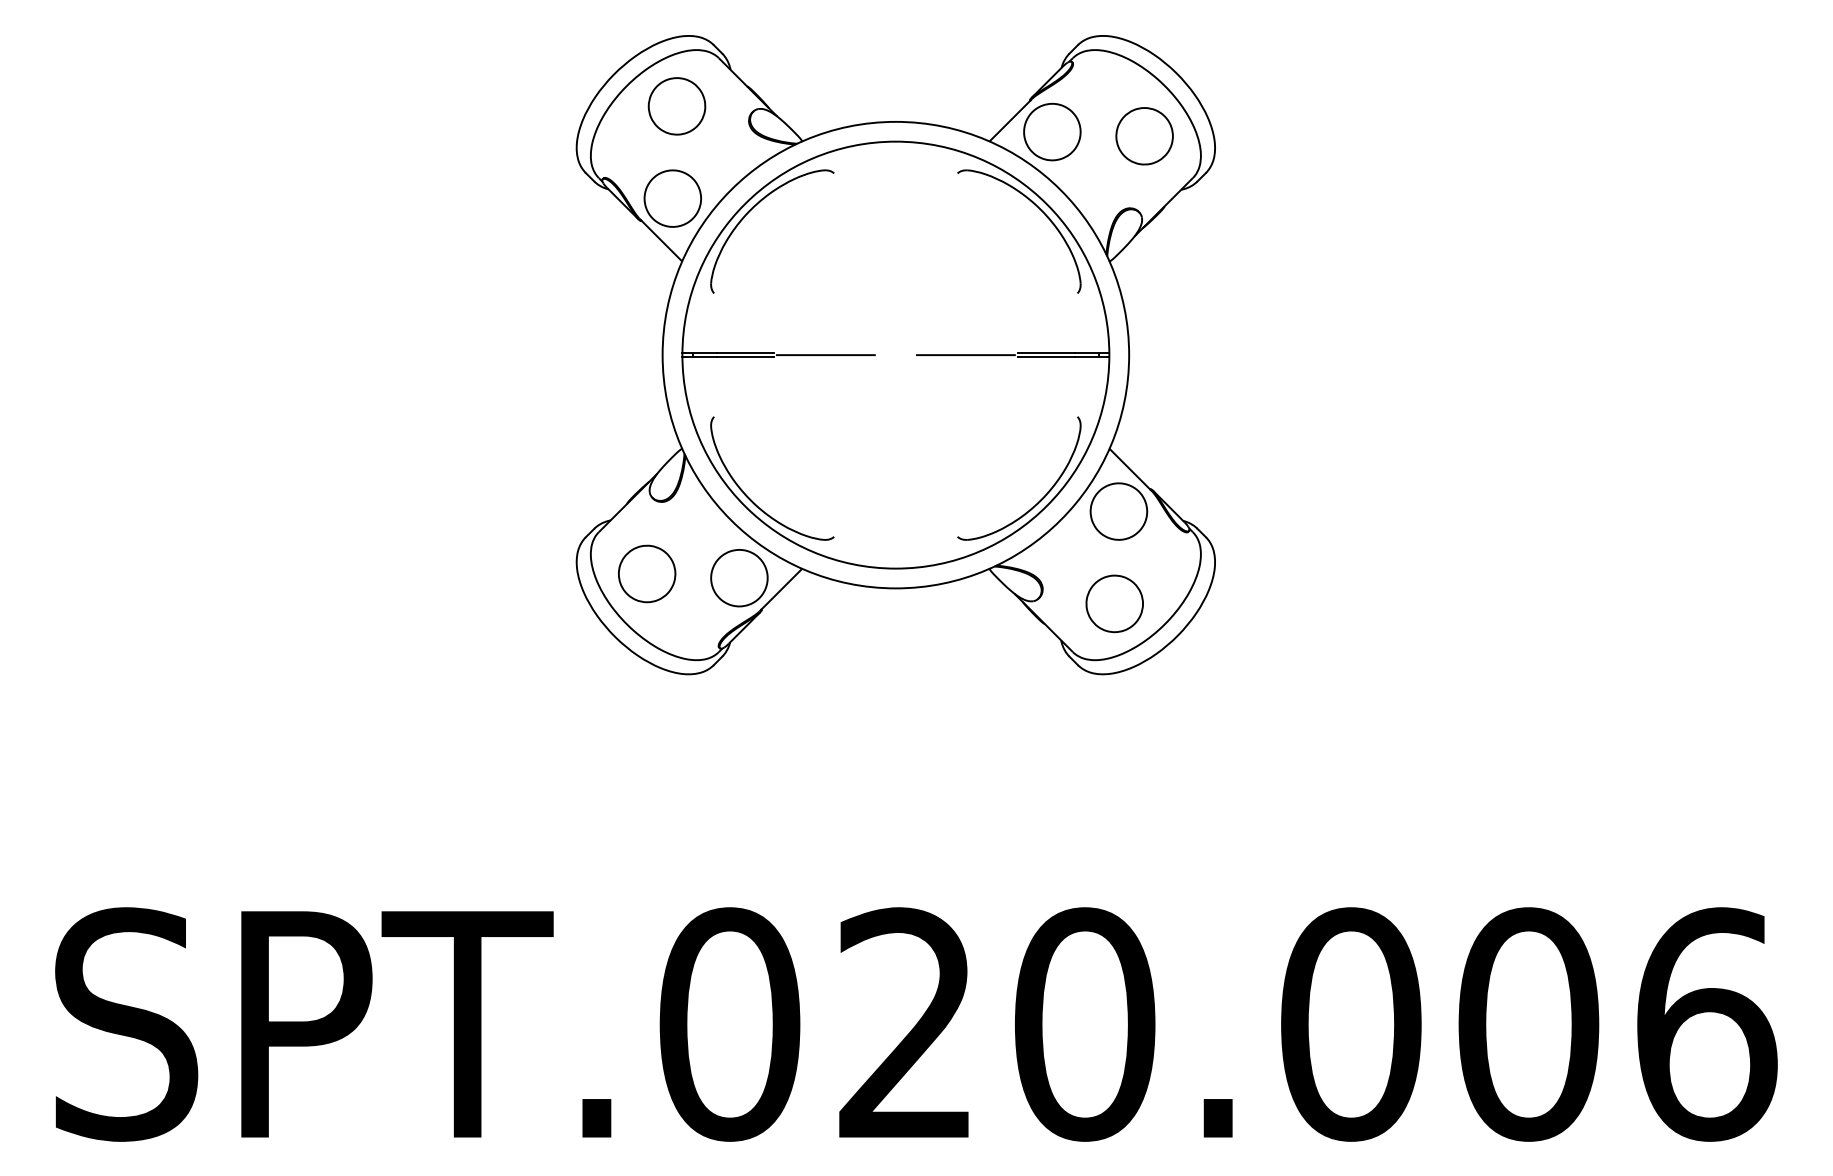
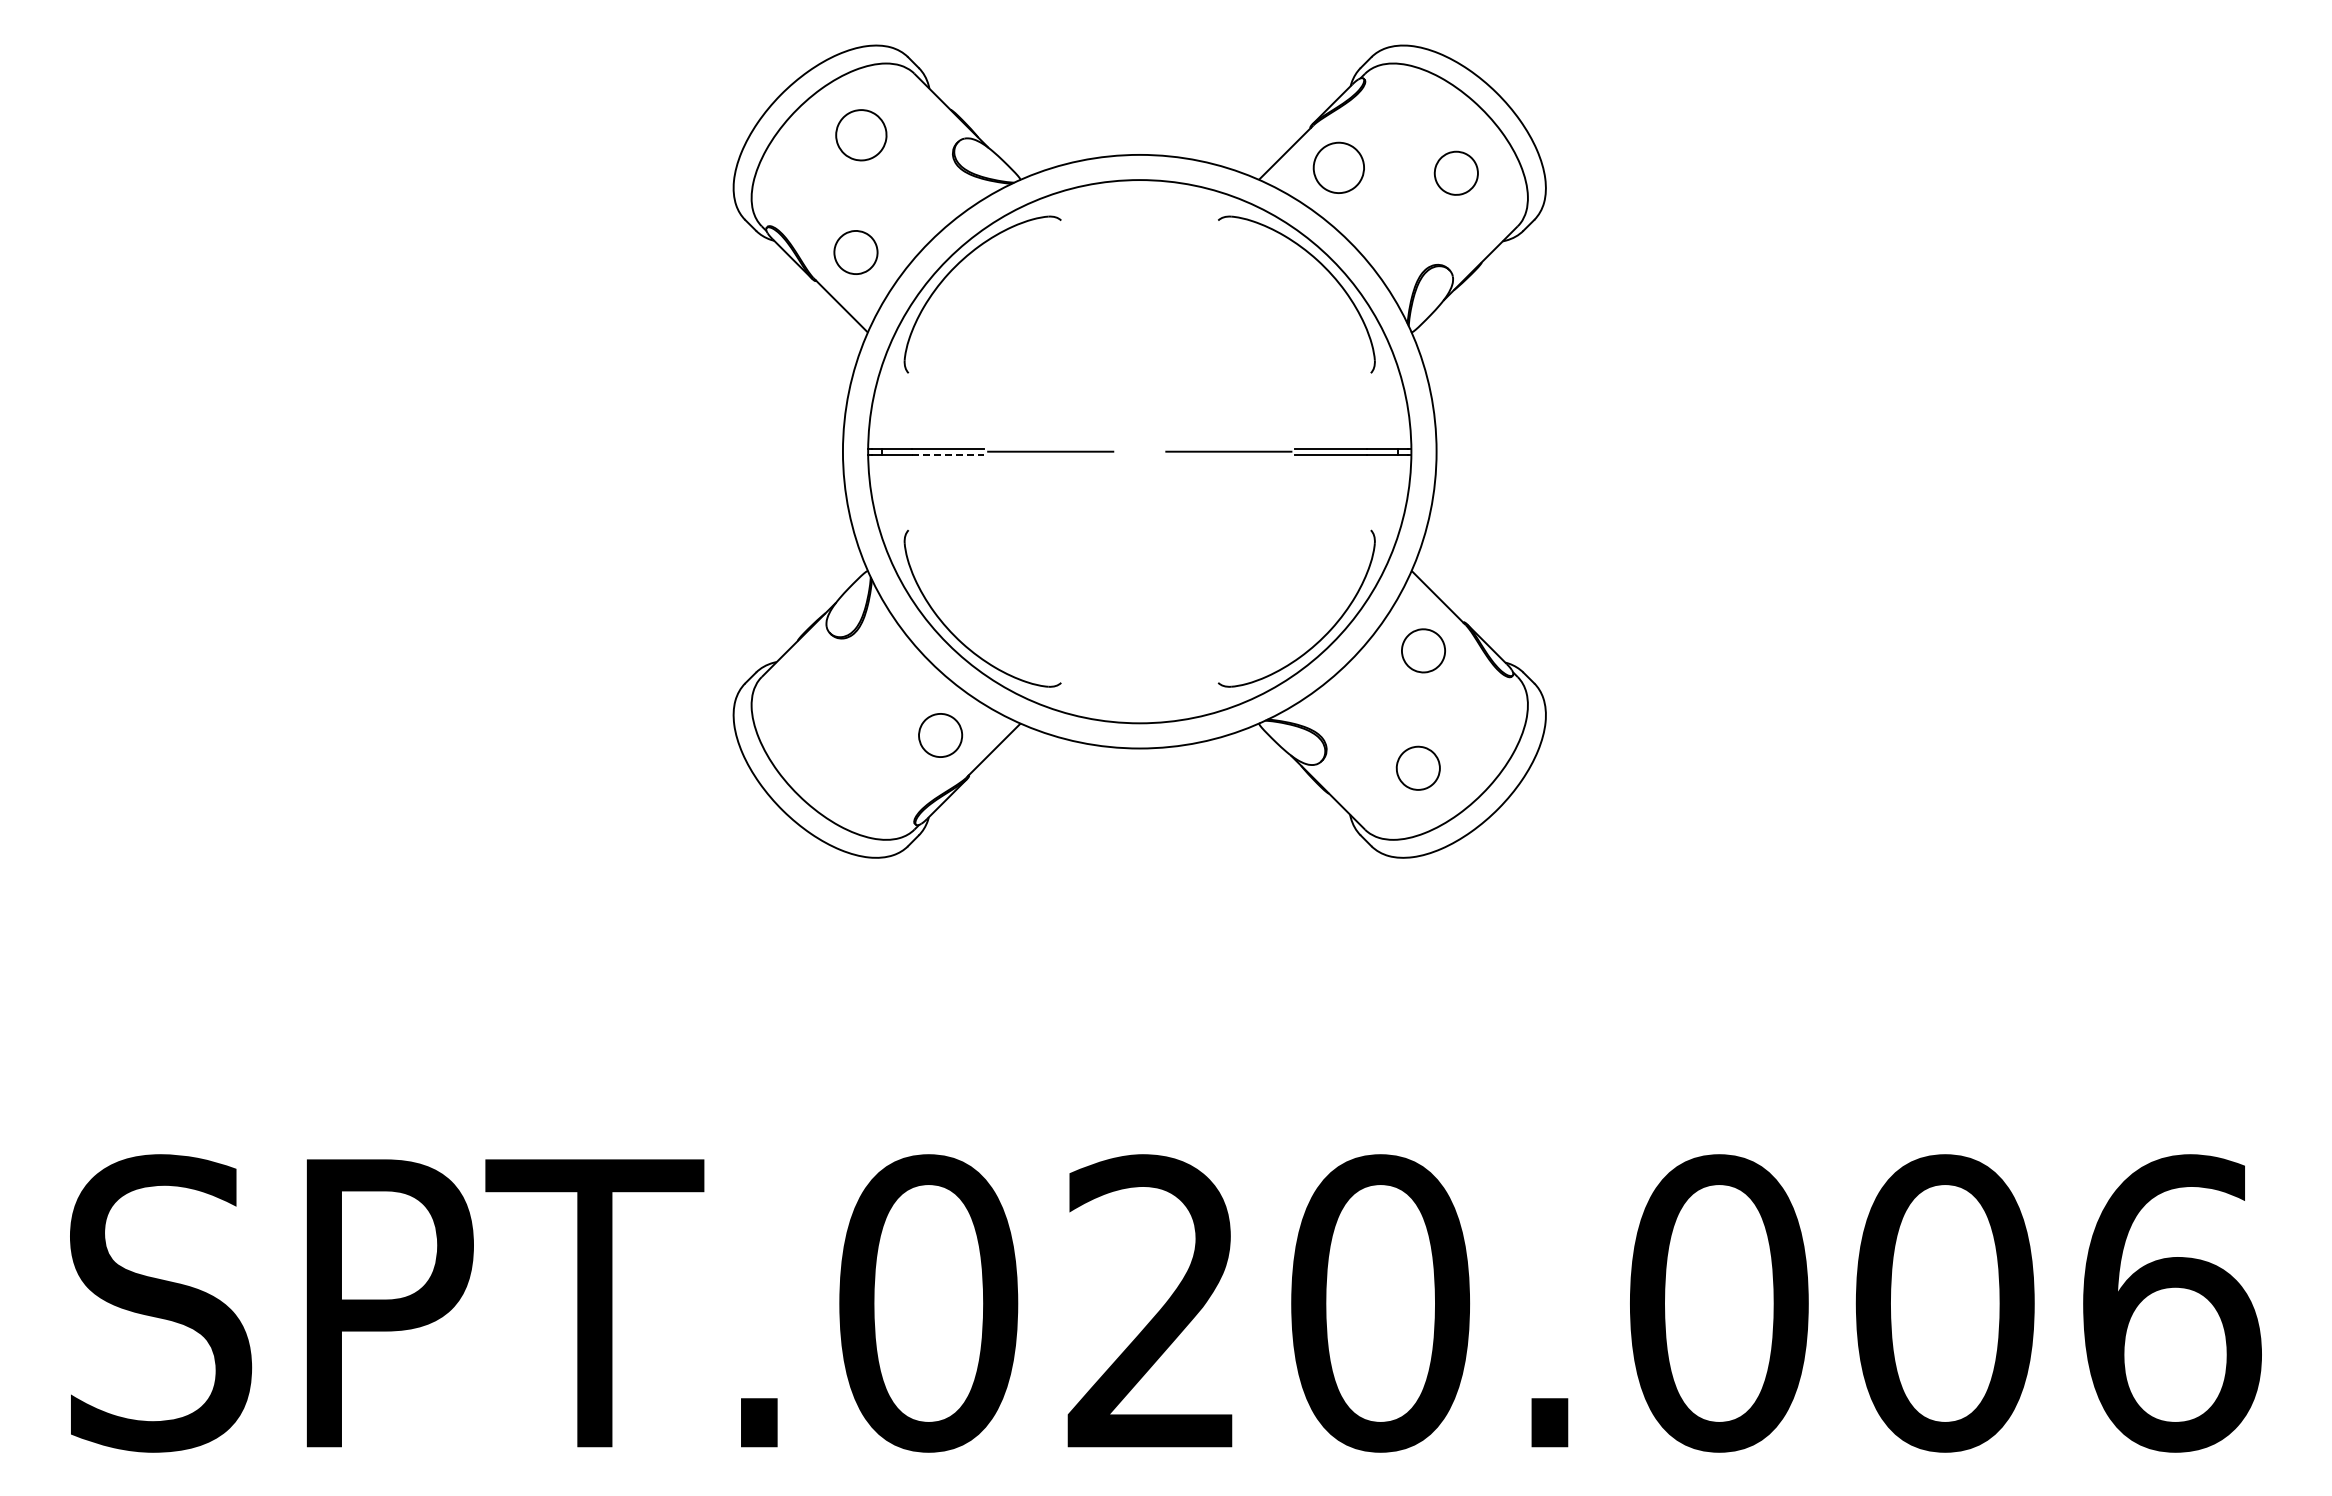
part: (677, 106) -> (861, 135), size x0.7
part: (1052, 131) -> (1338, 167), size x0.7
part: (1144, 136) -> (1456, 173), size x0.6
part: (672, 198) -> (855, 252), size x0.6
line: (745, 357) -> (948, 454), solid -> dashed
part: (1118, 511) -> (1423, 650), size x0.6
part: (647, 573) -> (823, 729), removed
part: (739, 578) -> (940, 735), size x0.6
part: (1114, 604) -> (1418, 768), size x0.6

